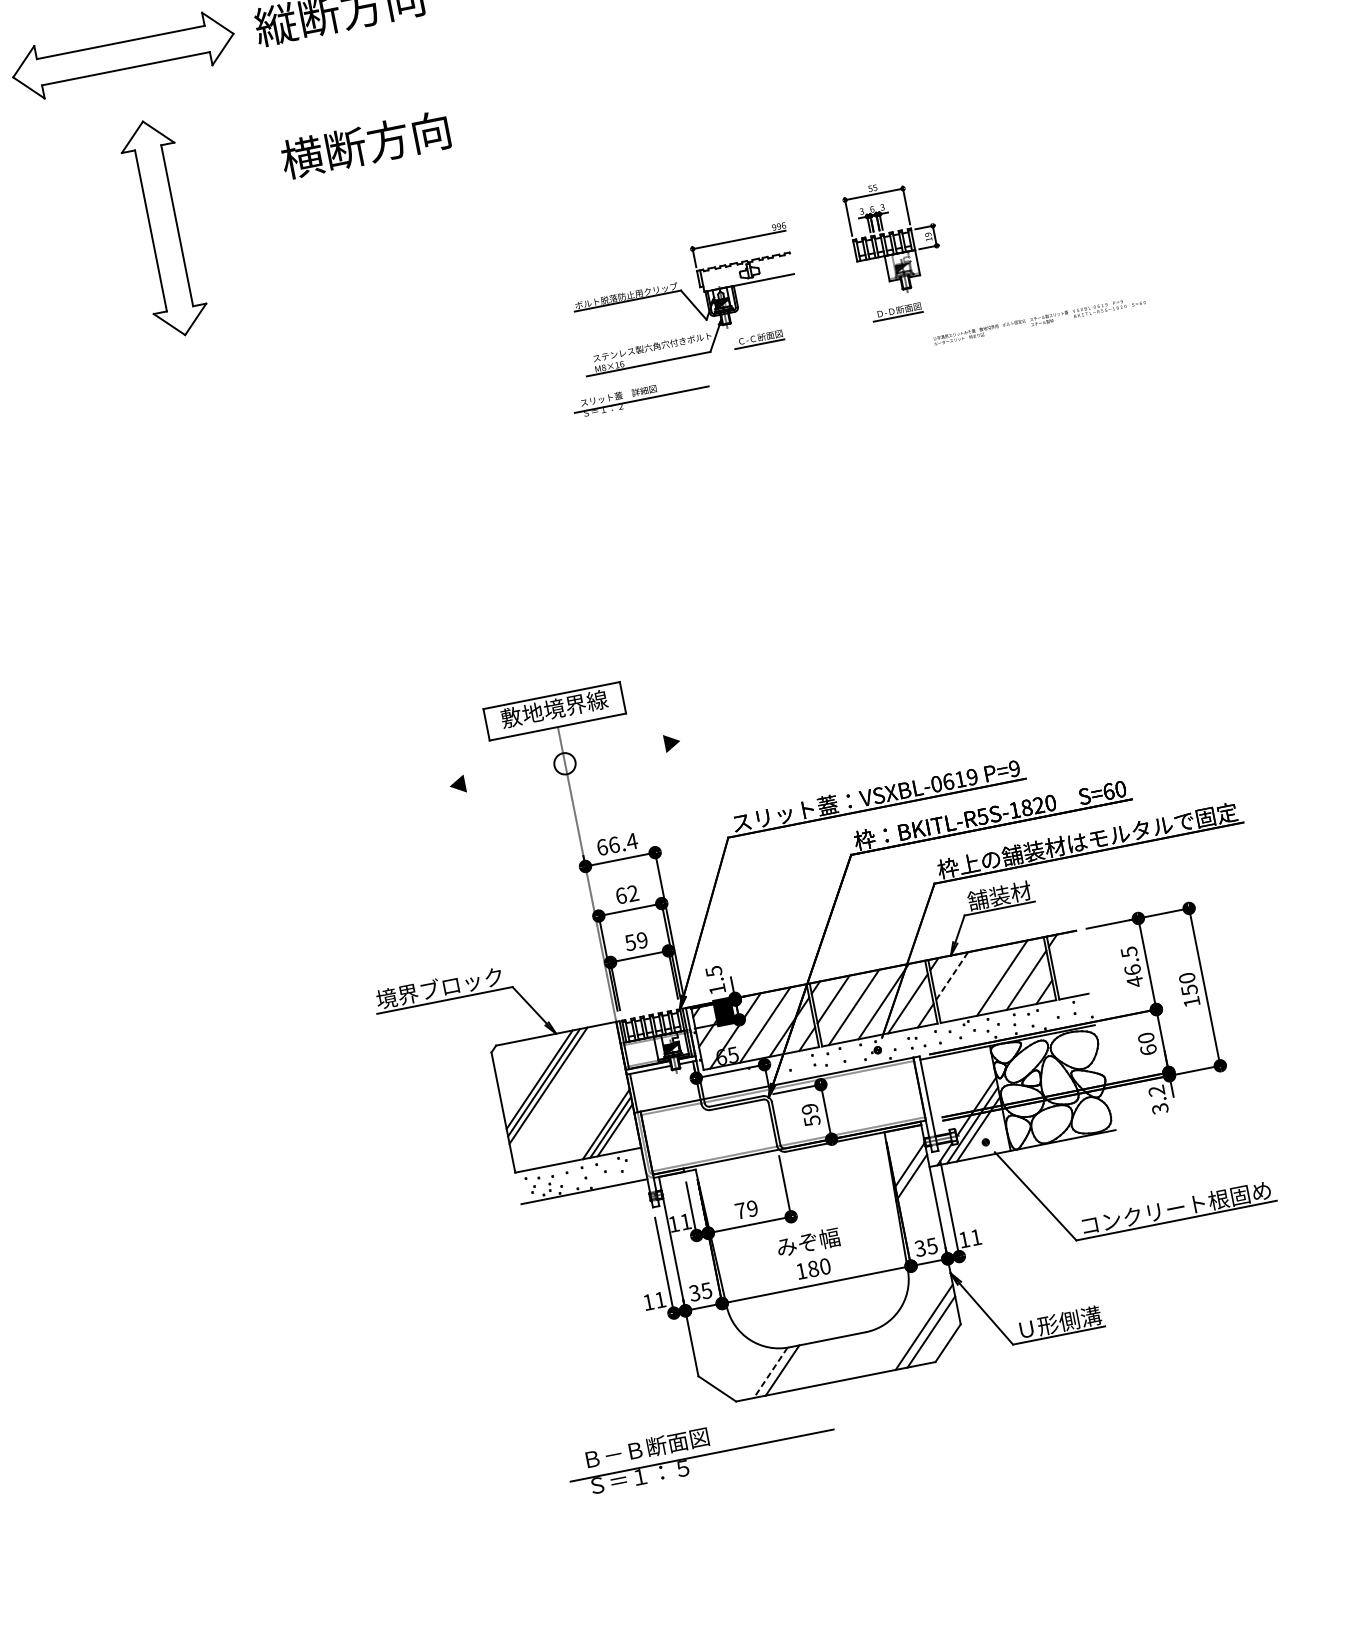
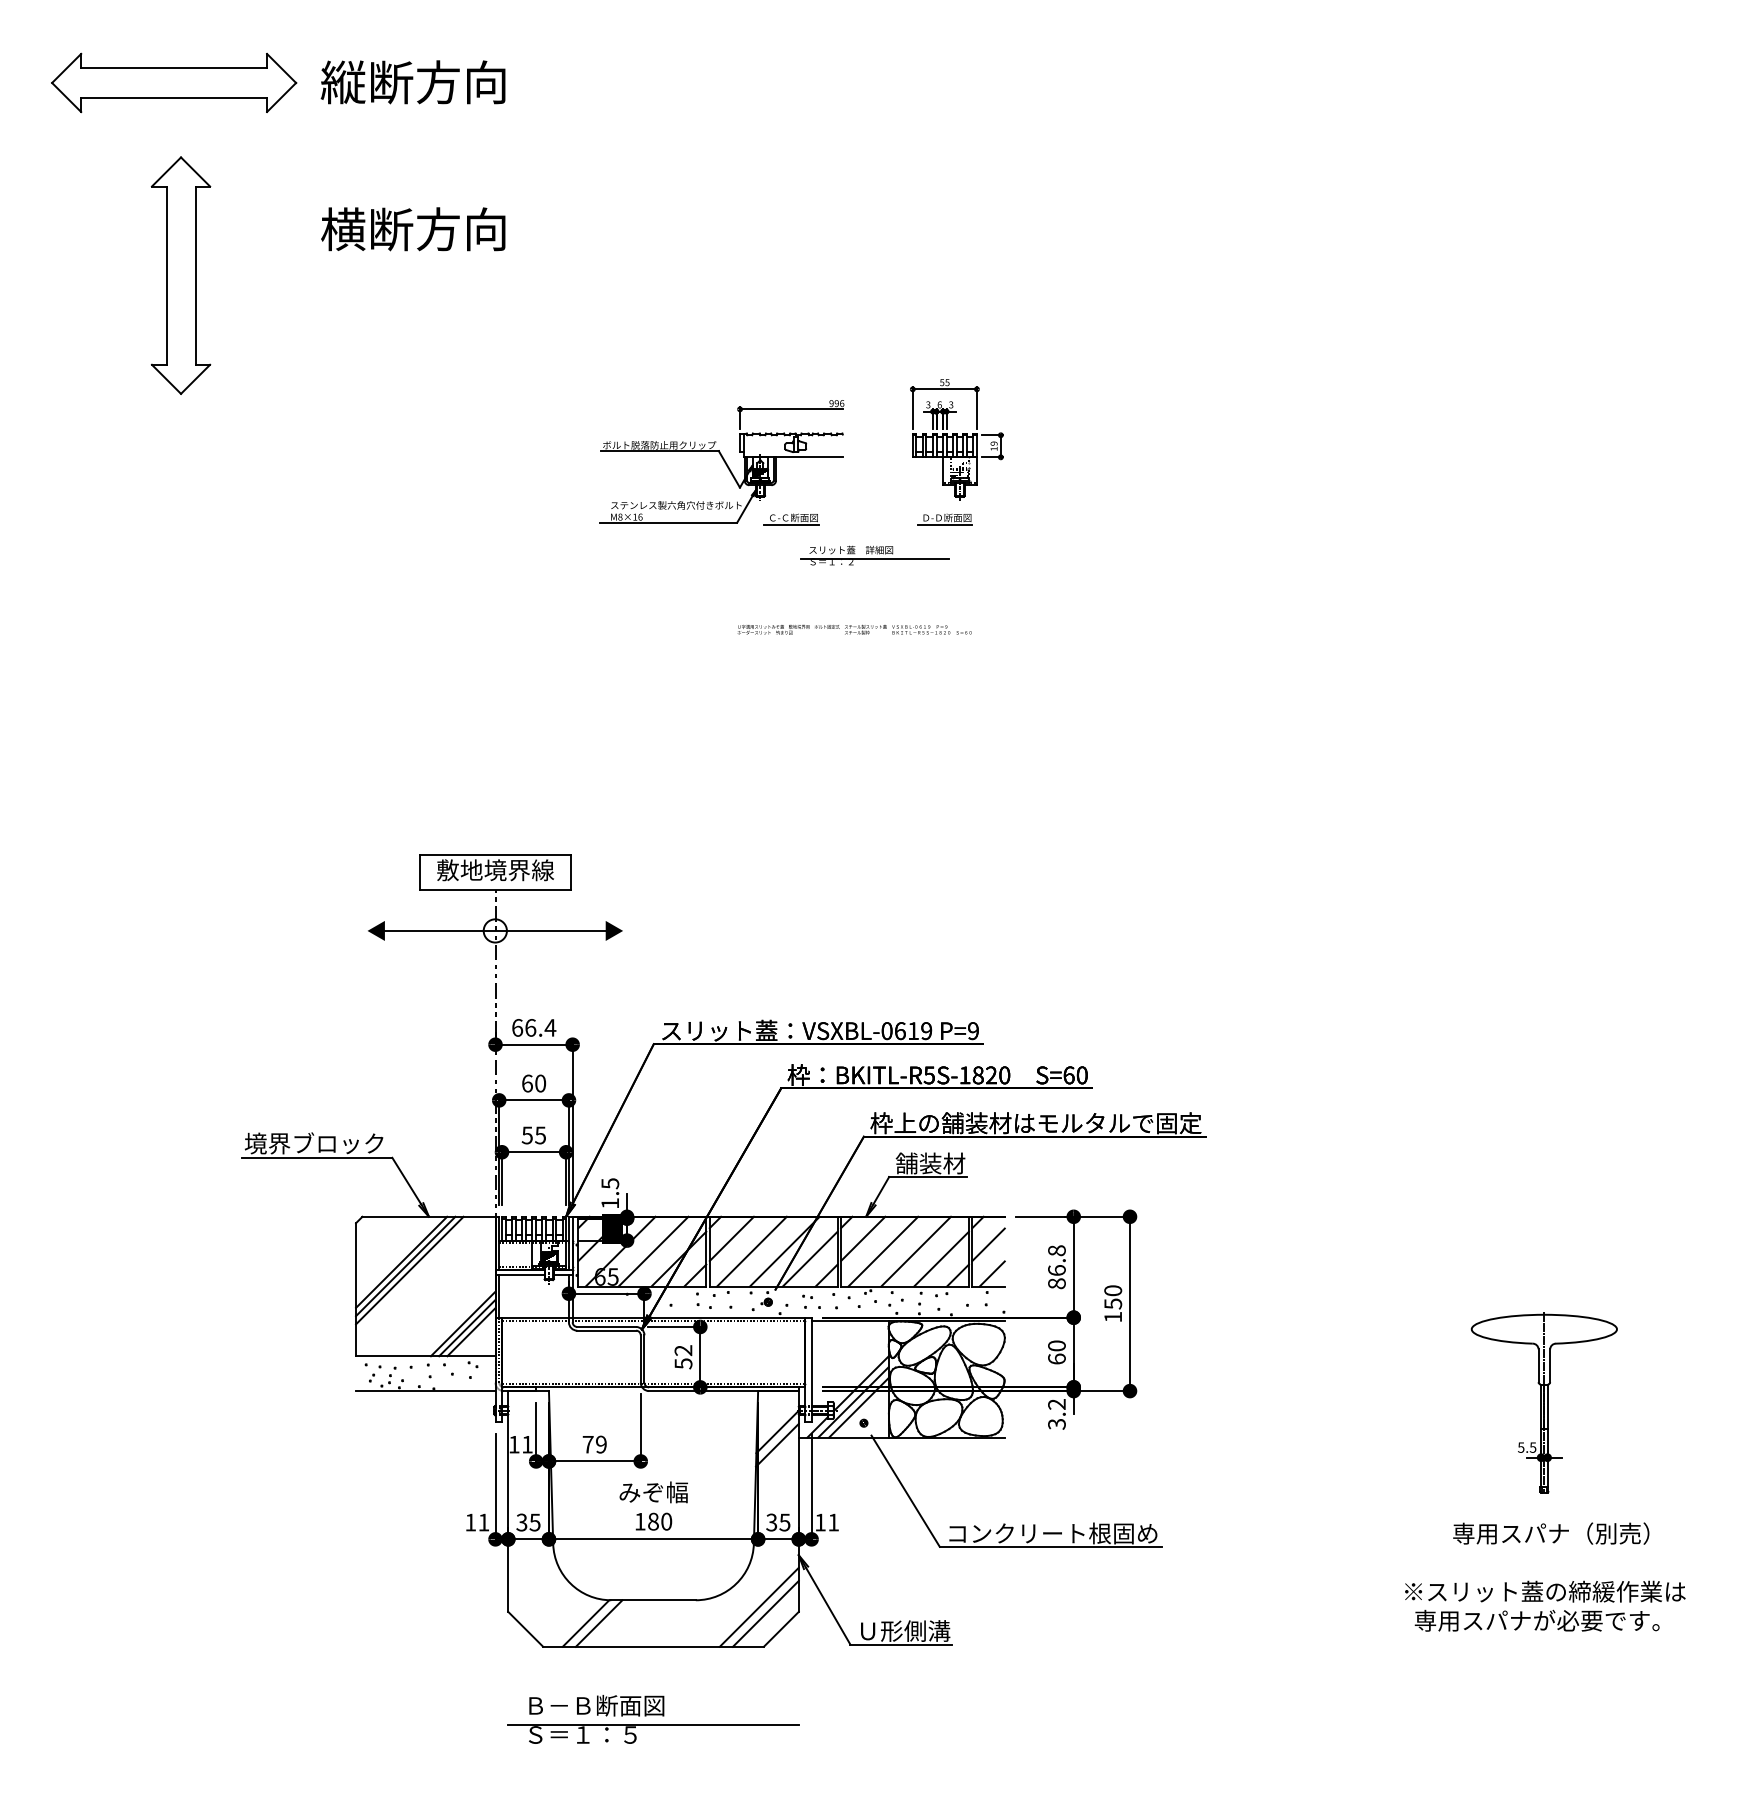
text: (1039, 320) -> (854, 629), moved
part: (640, 396) -> (874, 555), moved
line: (565, 763) -> (495, 930), added
text: (633, 893) -> (540, 1083), 62 -> 60
text: (642, 940) -> (540, 1135), 59 -> 55
line: (1066, 958) -> (988, 1244), added
text: (1131, 967) -> (1056, 1267), 46.5 -> 86.8
line: (952, 975) -> (863, 1238), dashed -> solid
line: (972, 983) -> (883, 1251), added
line: (1074, 984) -> (991, 1273), added
text: (809, 1108) -> (683, 1350), 59 -> 52
line: (771, 1372) -> (586, 1623), dashed -> solid
part: (701, 1450) -> (653, 1719), moved

